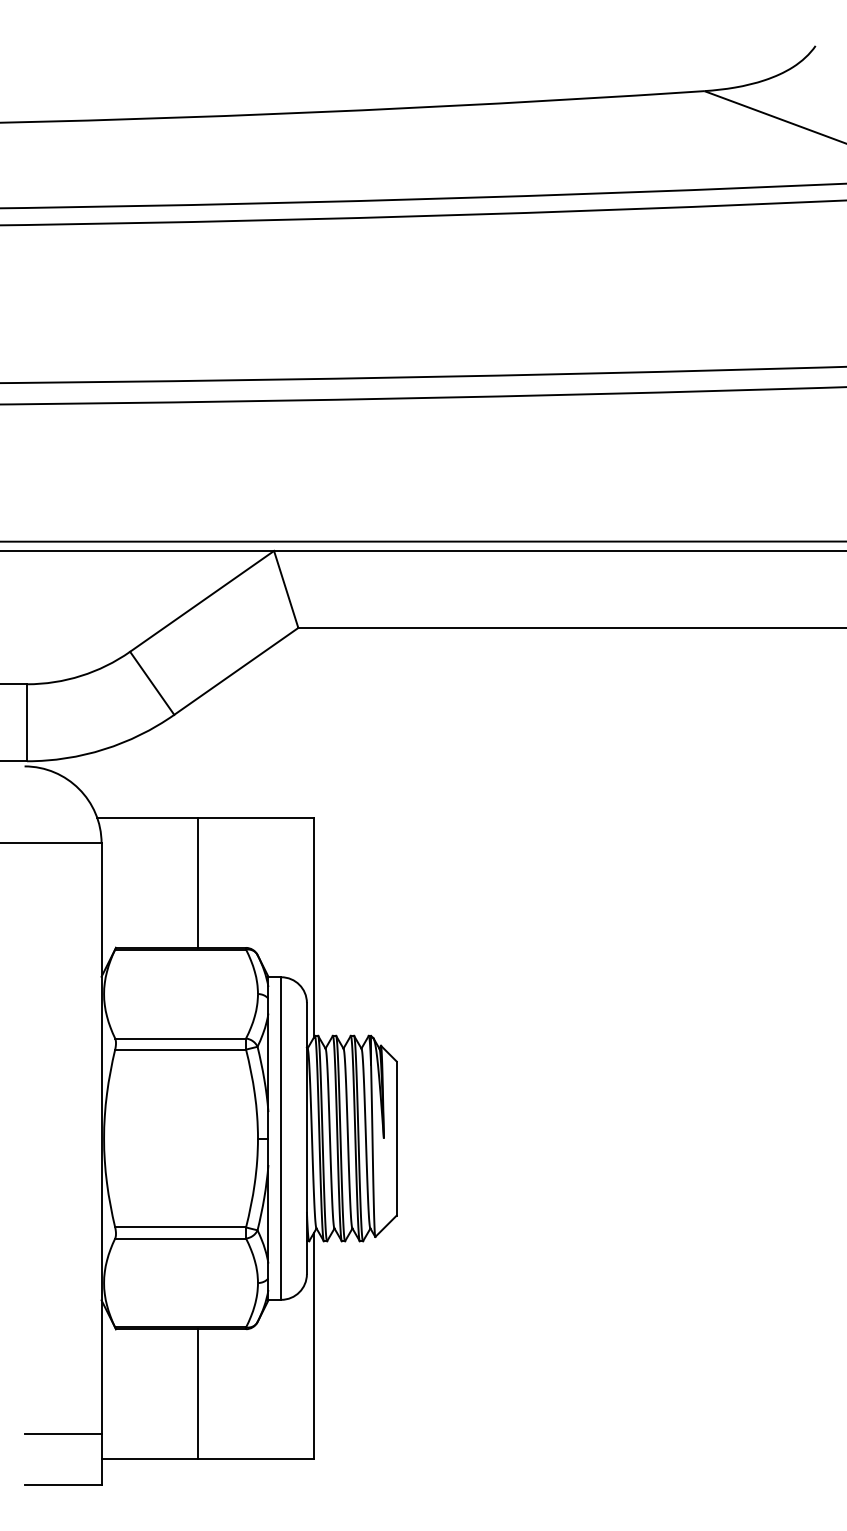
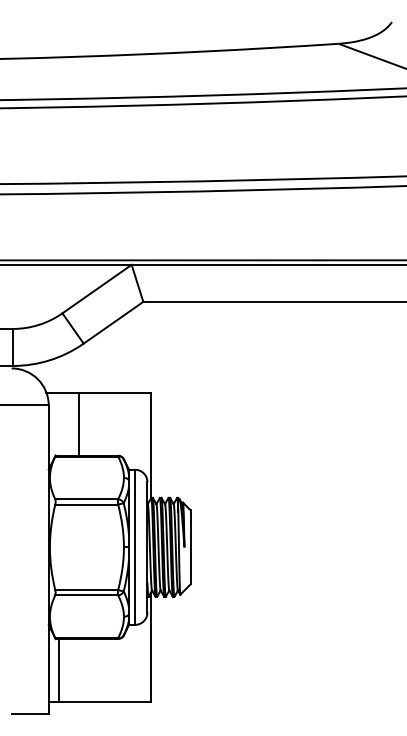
line: (198, 883) -> (79, 424), moved
line: (198, 1394) -> (59, 670), moved
line: (61, 1434) -> (29, 689), removed

